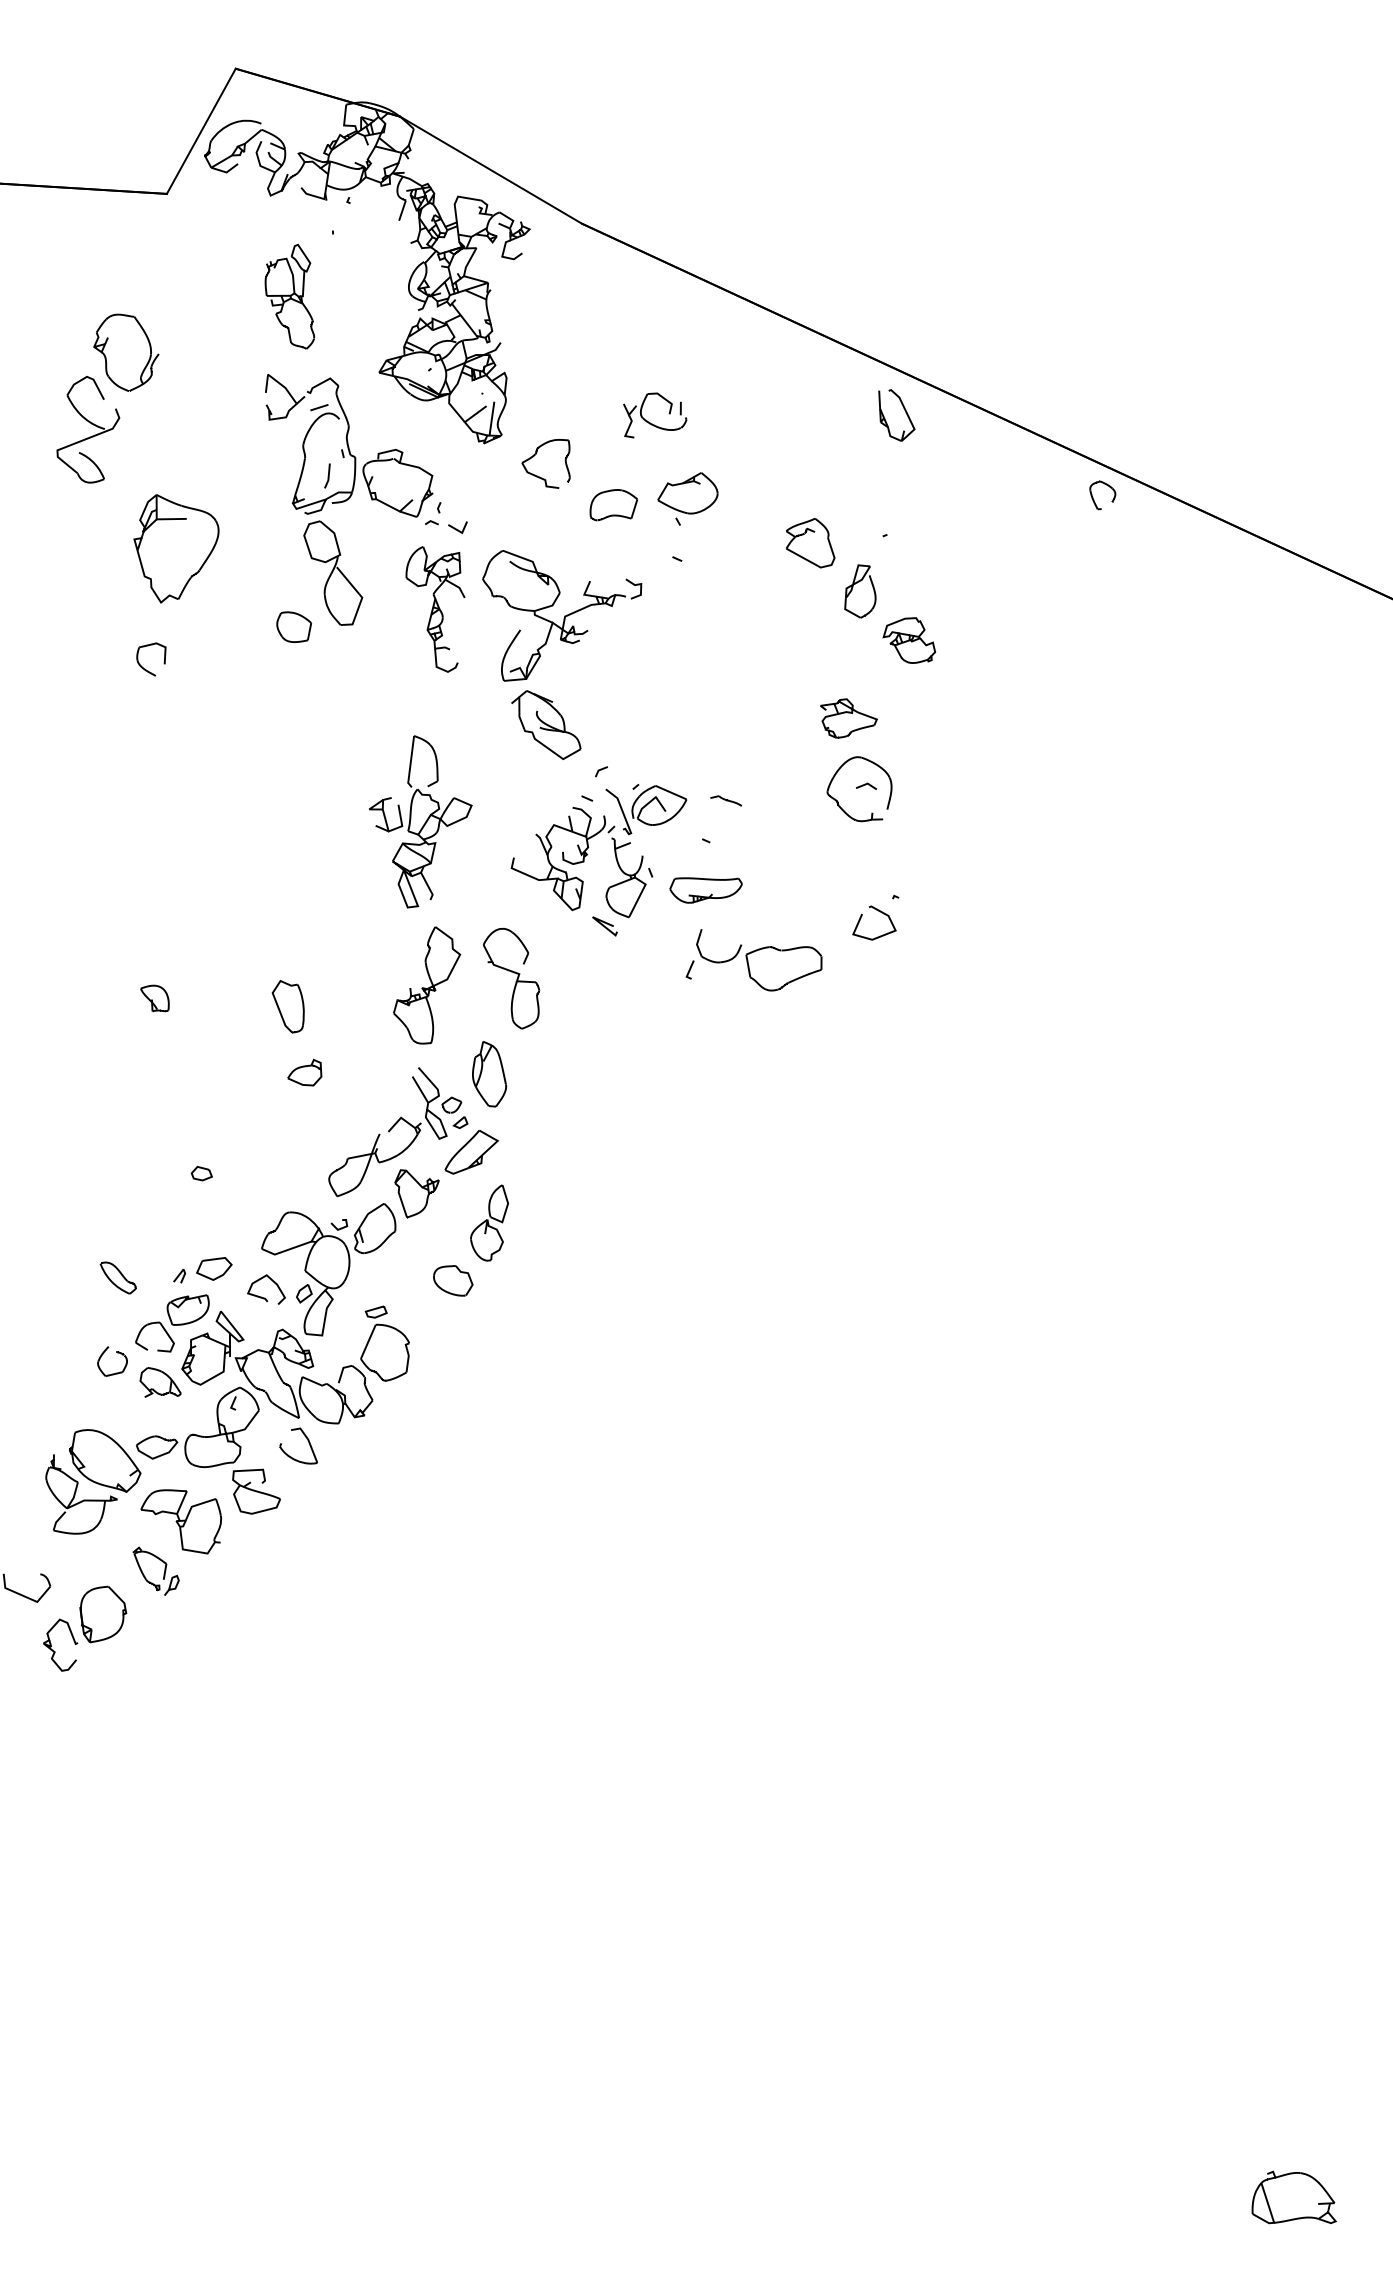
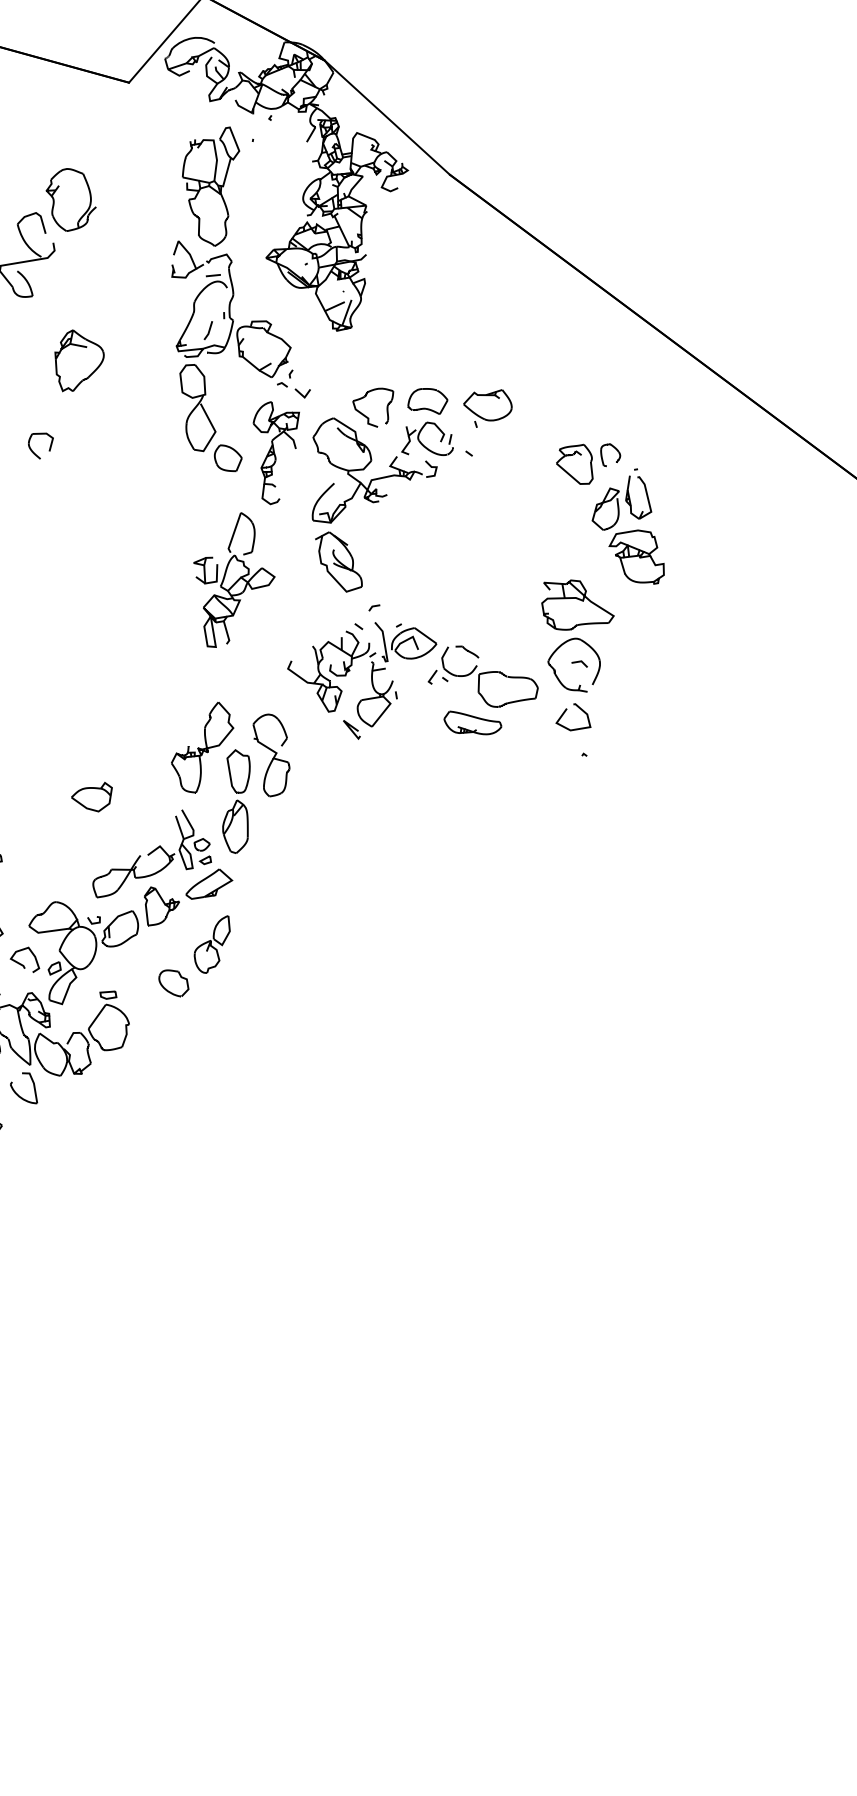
part: (289, 296) -> (208, 183), size x1.43
part: (904, 410) -> (646, 495), moved
part: (652, 423) -> (425, 446), moved
part: (536, 454) -> (365, 396), moved
part: (1094, 499) -> (602, 457), moved
part: (176, 548) -> (77, 362), size x0.71
part: (293, 626) -> (227, 457), moved
part: (909, 640) -> (637, 555), size x1.43
part: (848, 718) -> (577, 607), size x1.67
part: (420, 821) -> (231, 580), moved
part: (705, 890) -> (471, 725), moved
curve: (881, 913) -> (582, 711), moved
part: (753, 960) -> (483, 679), moved
part: (287, 1006) -> (236, 771), moved
part: (304, 1072) -> (91, 794), size x1.43

